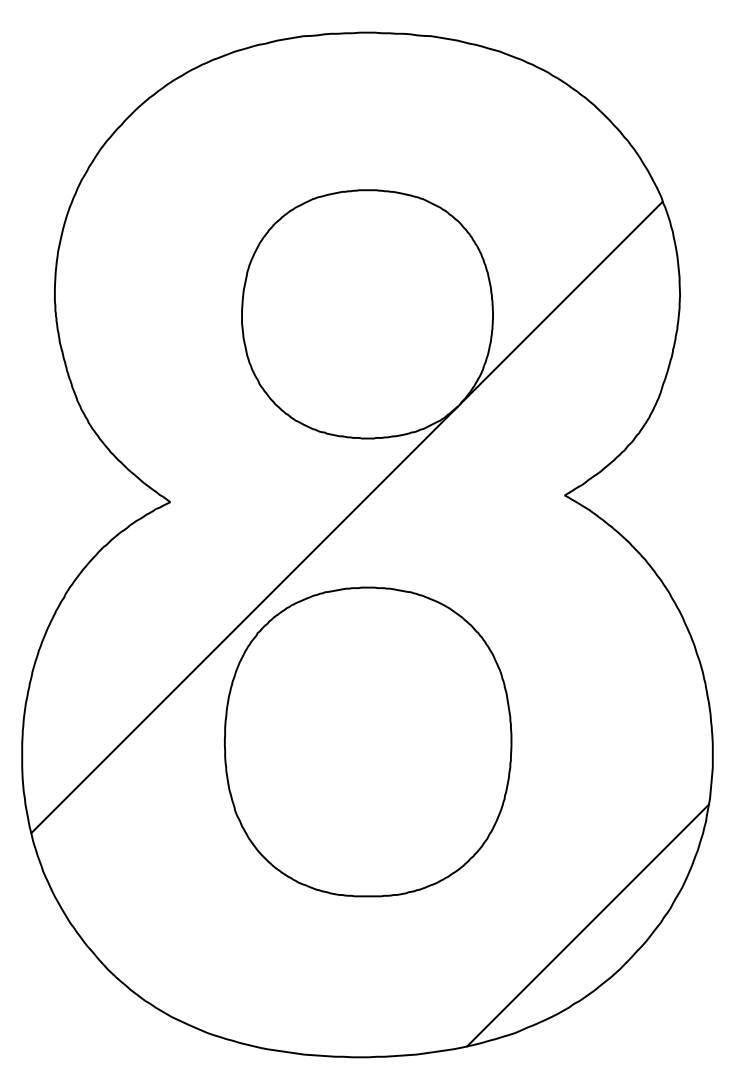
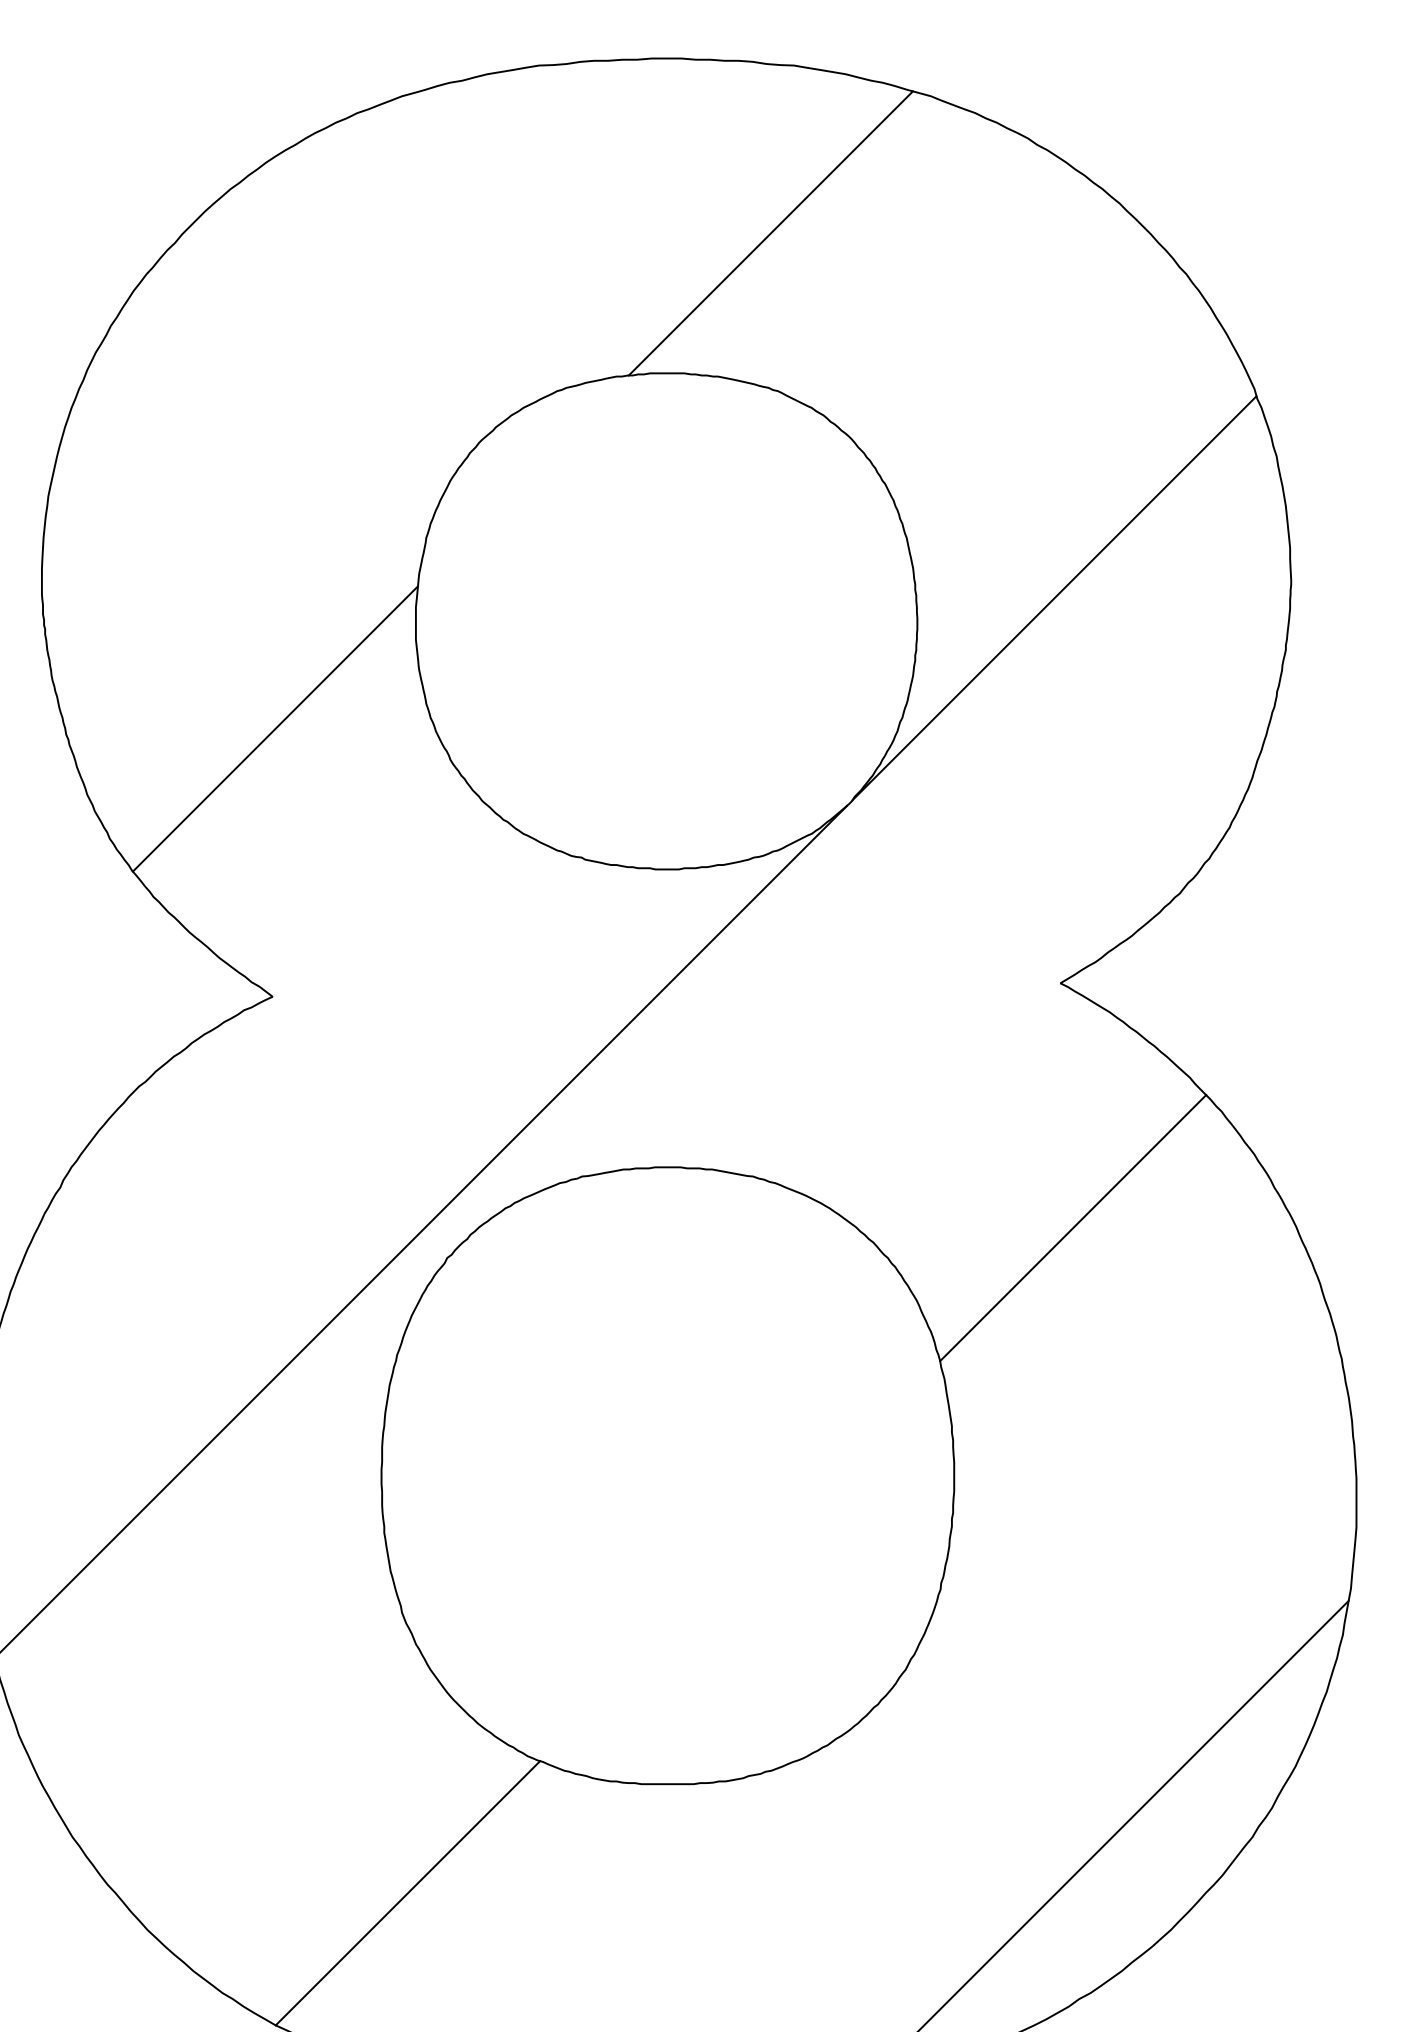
line: (419, 120) -> (770, 234), added
line: (171, 367) -> (274, 727), added
line: (570, 617) -> (1072, 1227), added
line: (237, 950) -> (406, 1892), added

